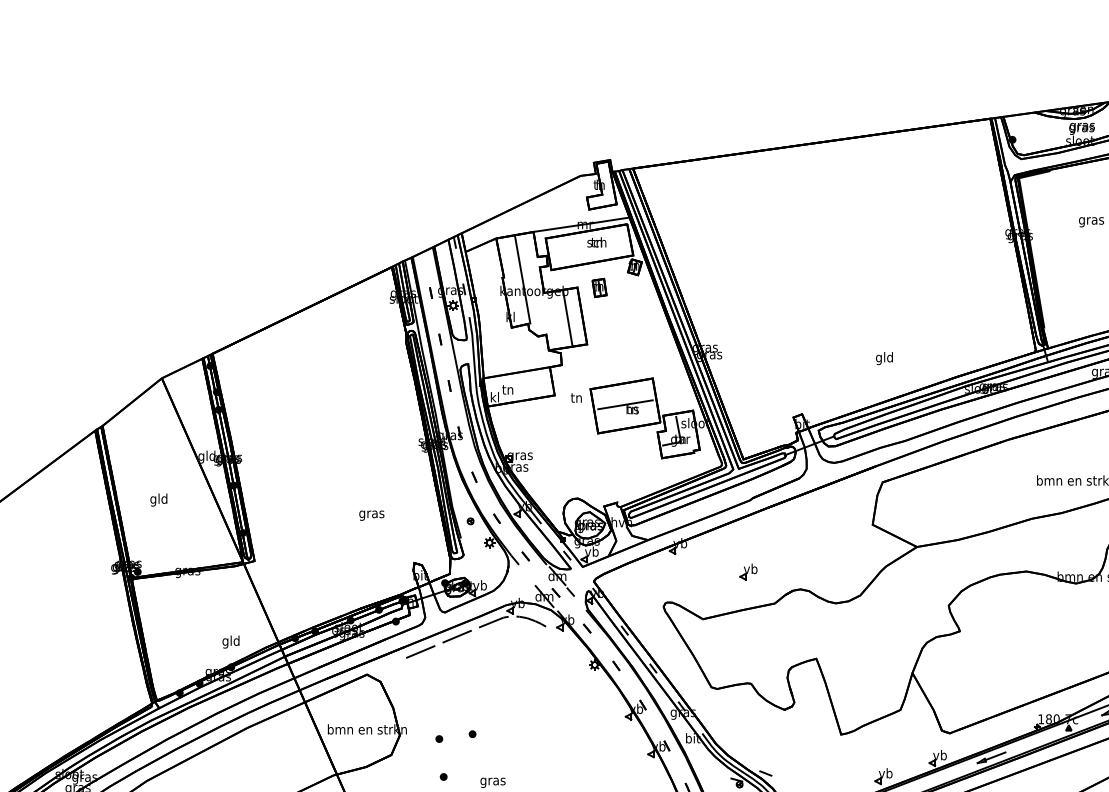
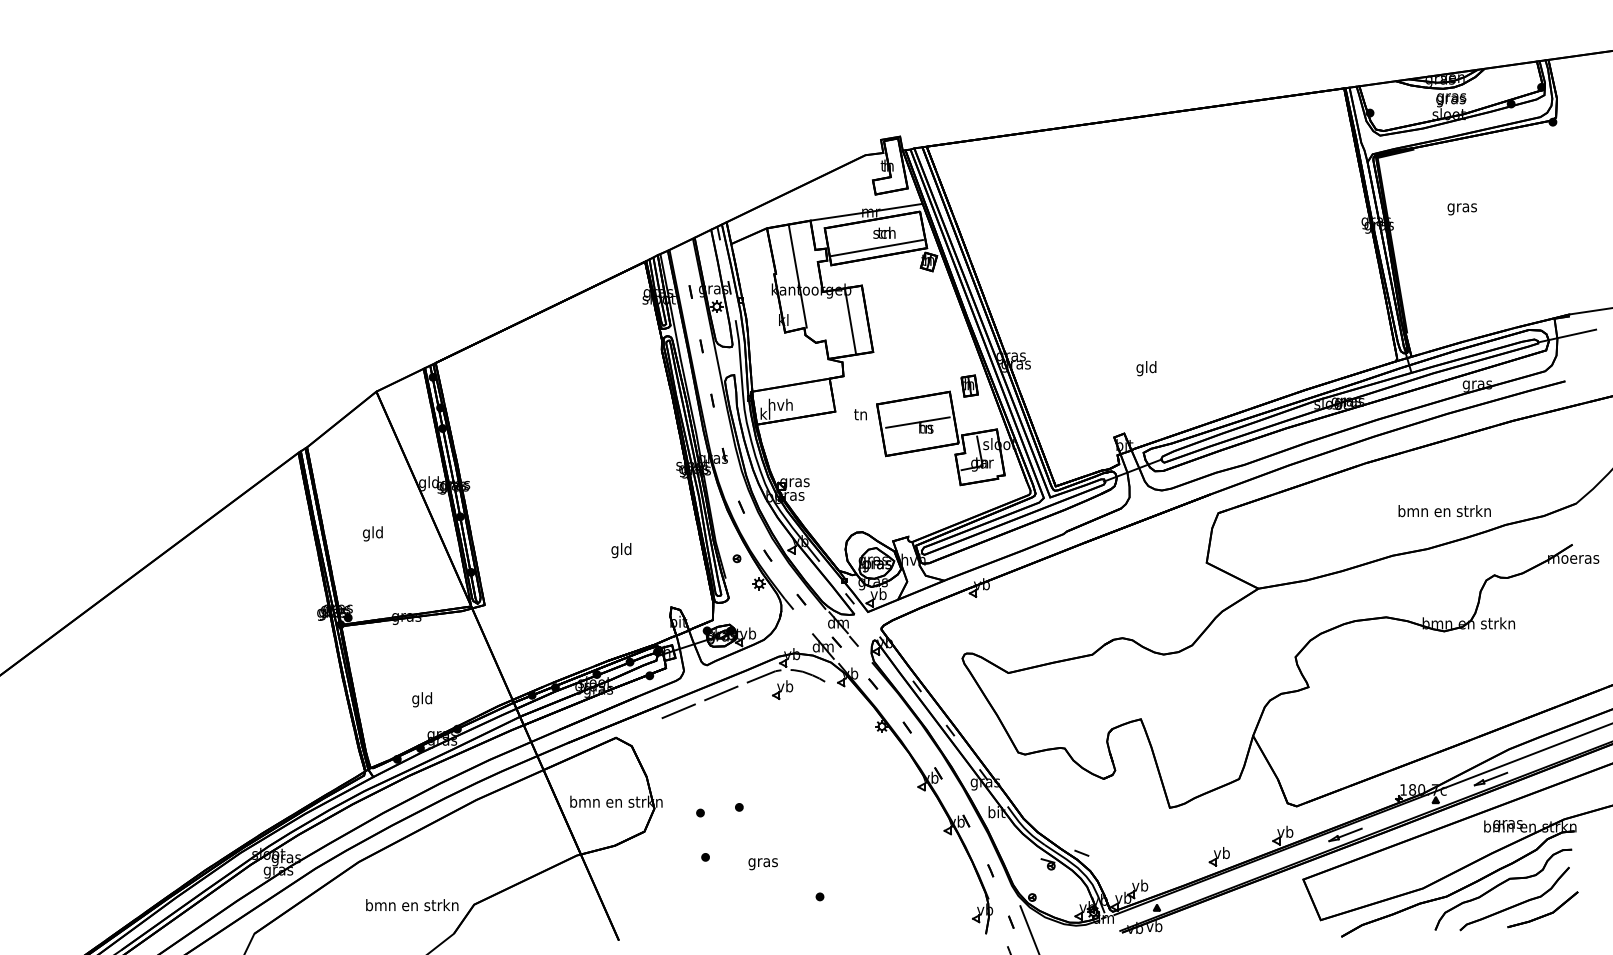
line: (590, 255) -> (876, 248), added
part: (599, 287) -> (969, 385), moved
text: (884, 358) -> (1146, 368), moved
text: (507, 389) -> (780, 404), tn -> hvh
text: (371, 514) -> (621, 550), gras -> gld
part: (748, 571) -> (782, 689), moved
text: (230, 641) -> (421, 699), moved

